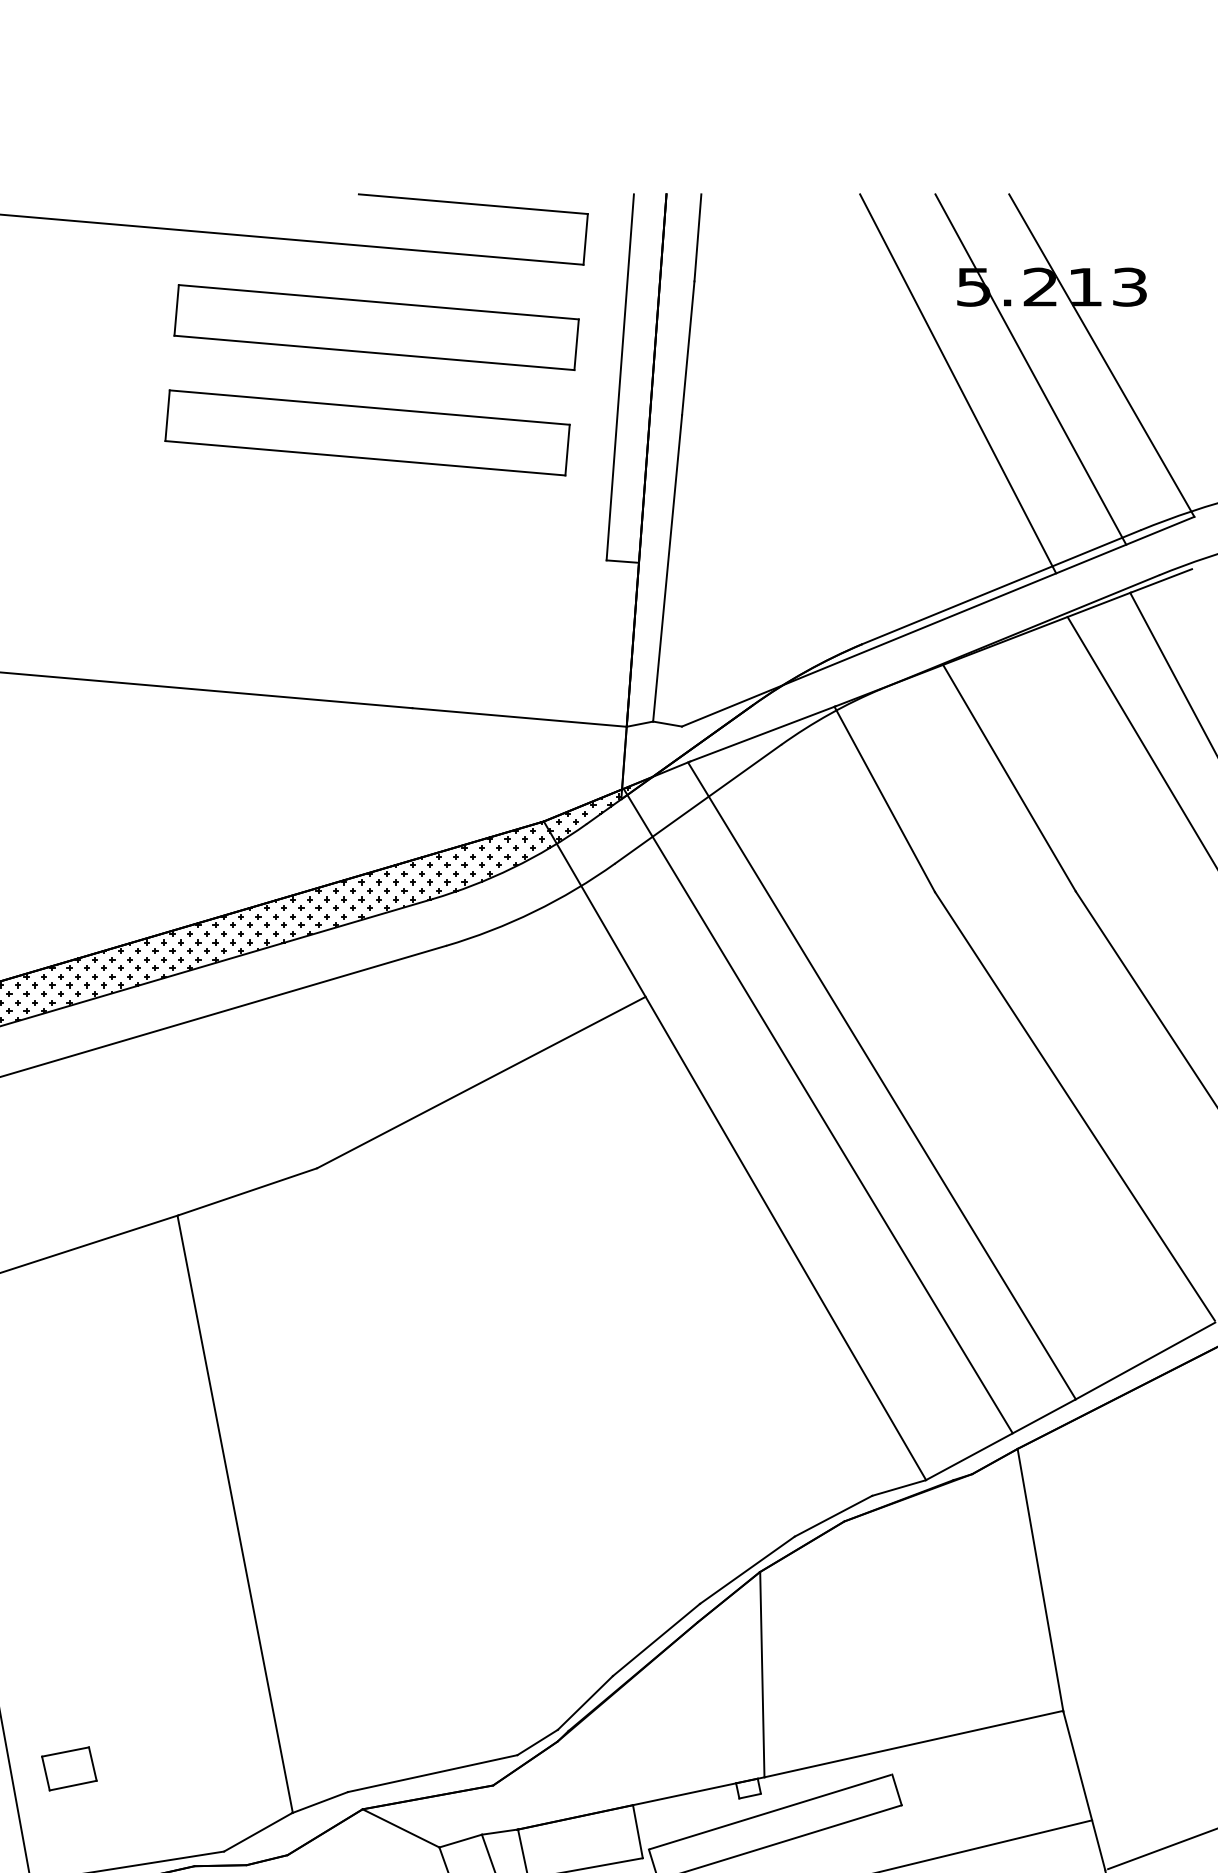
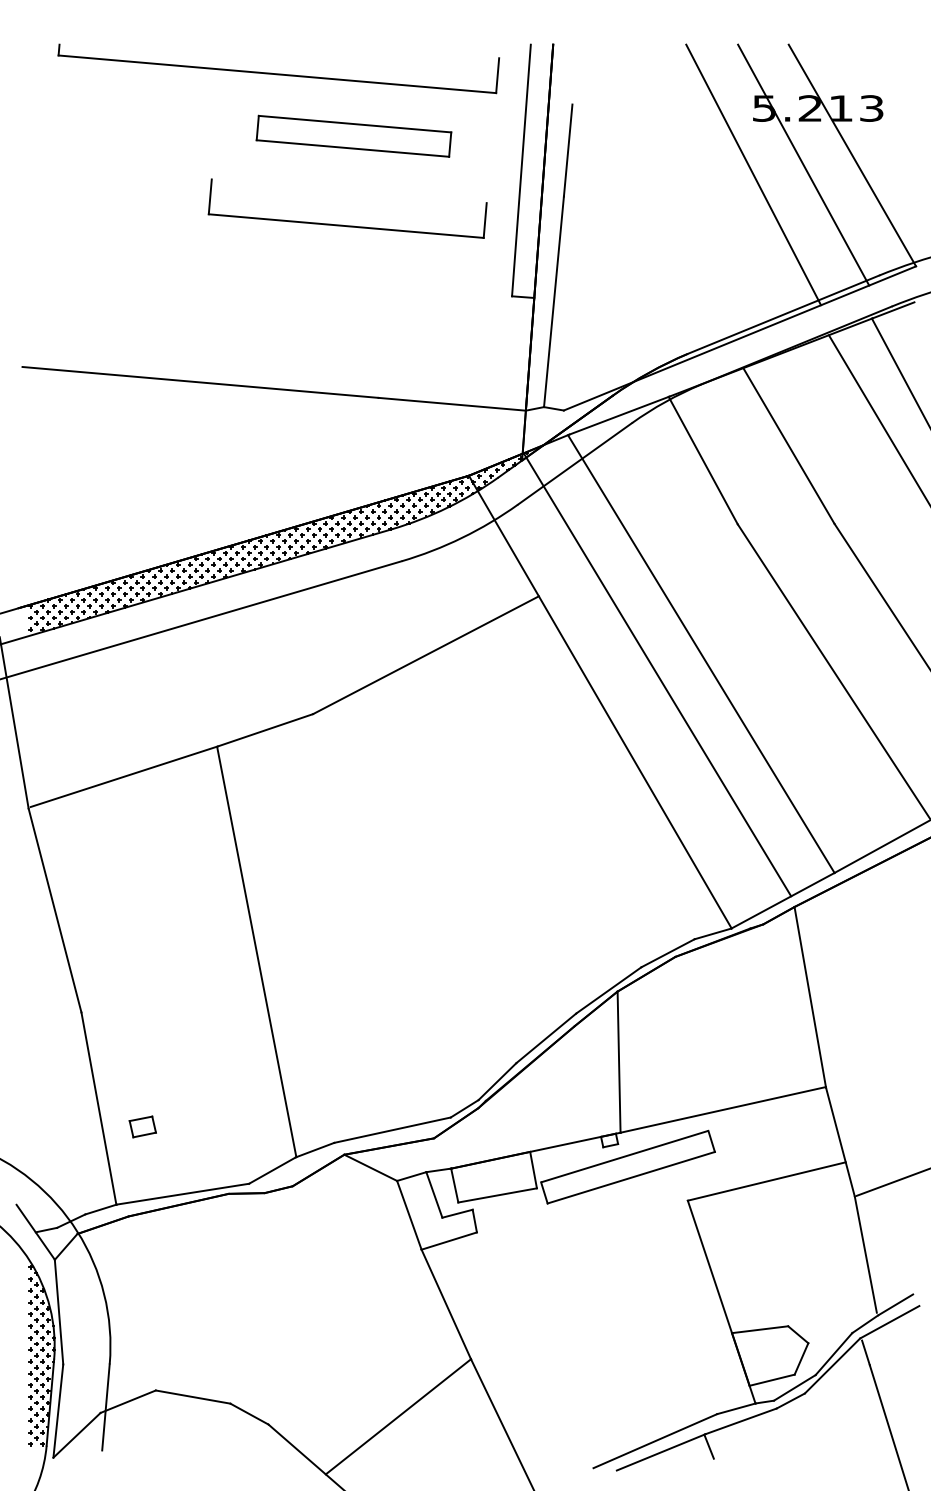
line: (473, 204) -> (420, 51), removed
line: (697, 237) -> (574, 74), removed
part: (375, 327) -> (353, 136), size x0.7
line: (368, 407) -> (348, 191), removed
part: (68, 1768) -> (142, 1126), size x0.7

